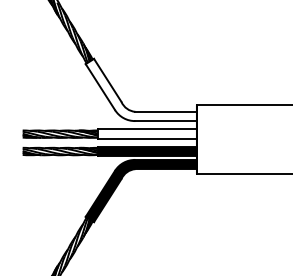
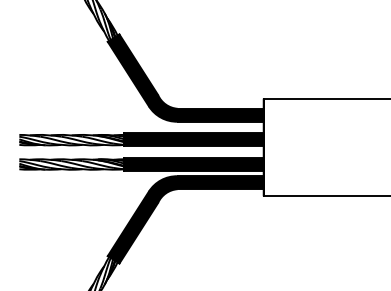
fill: (140, 89) -> (184, 77), added
fill: (146, 133) -> (193, 139), added

